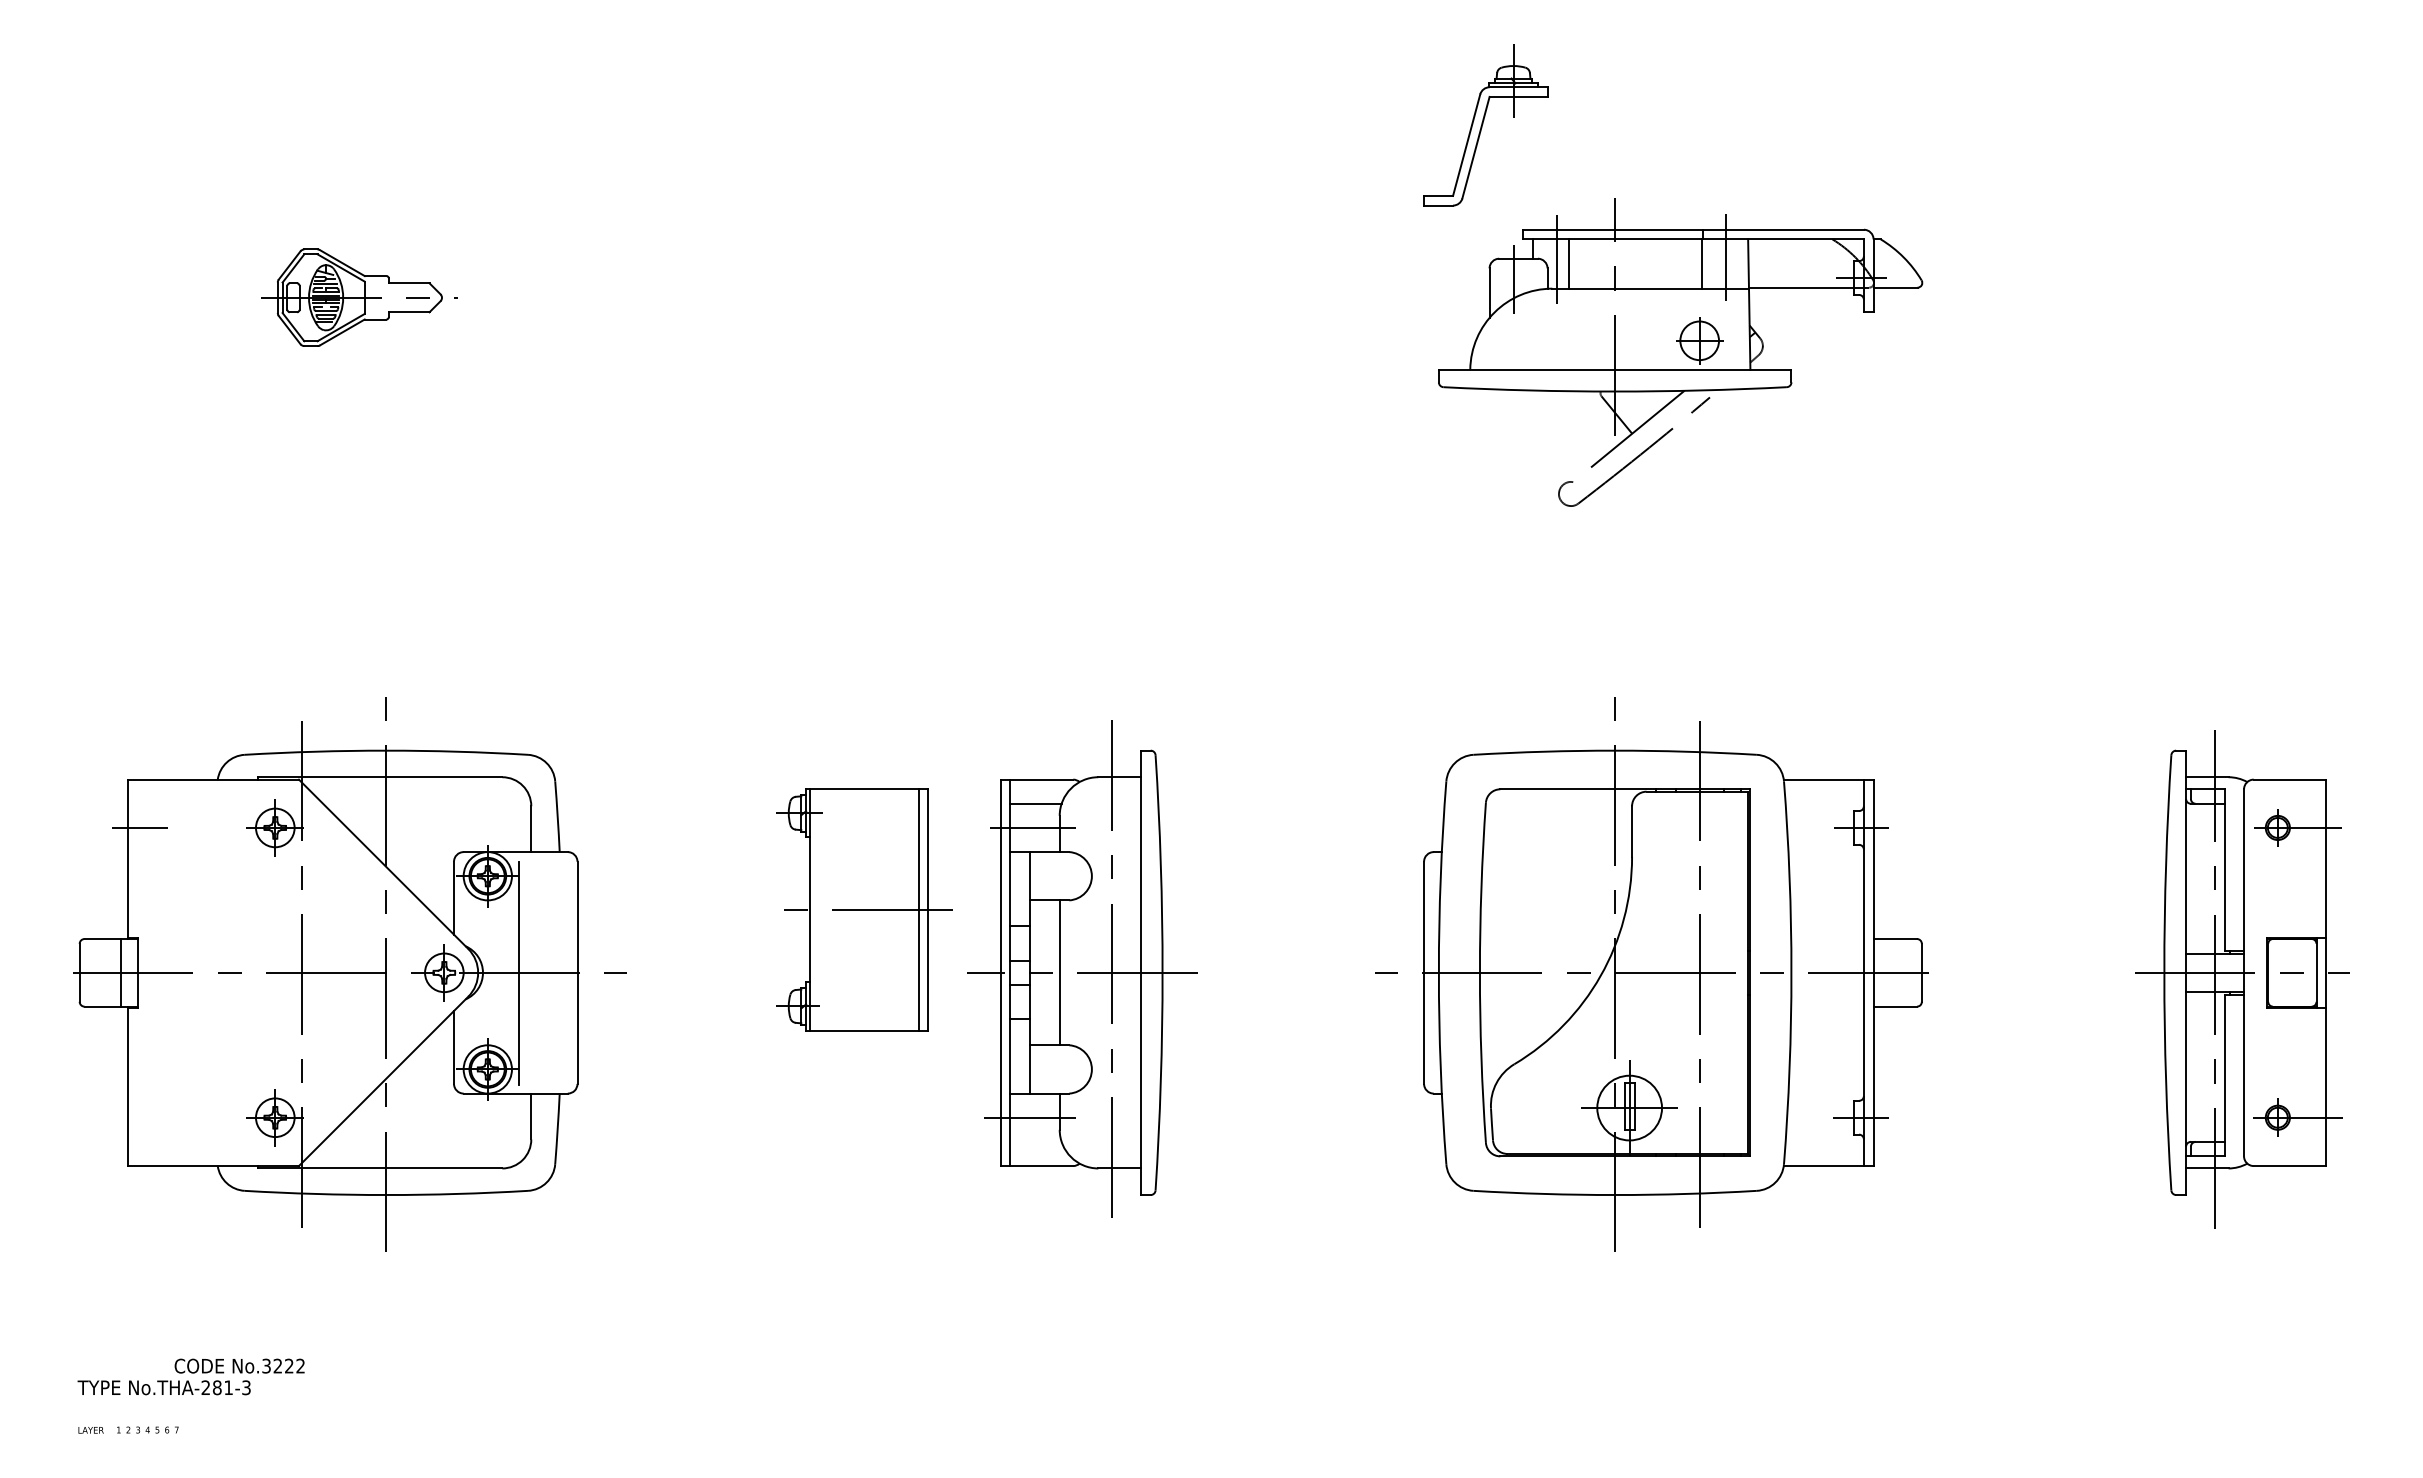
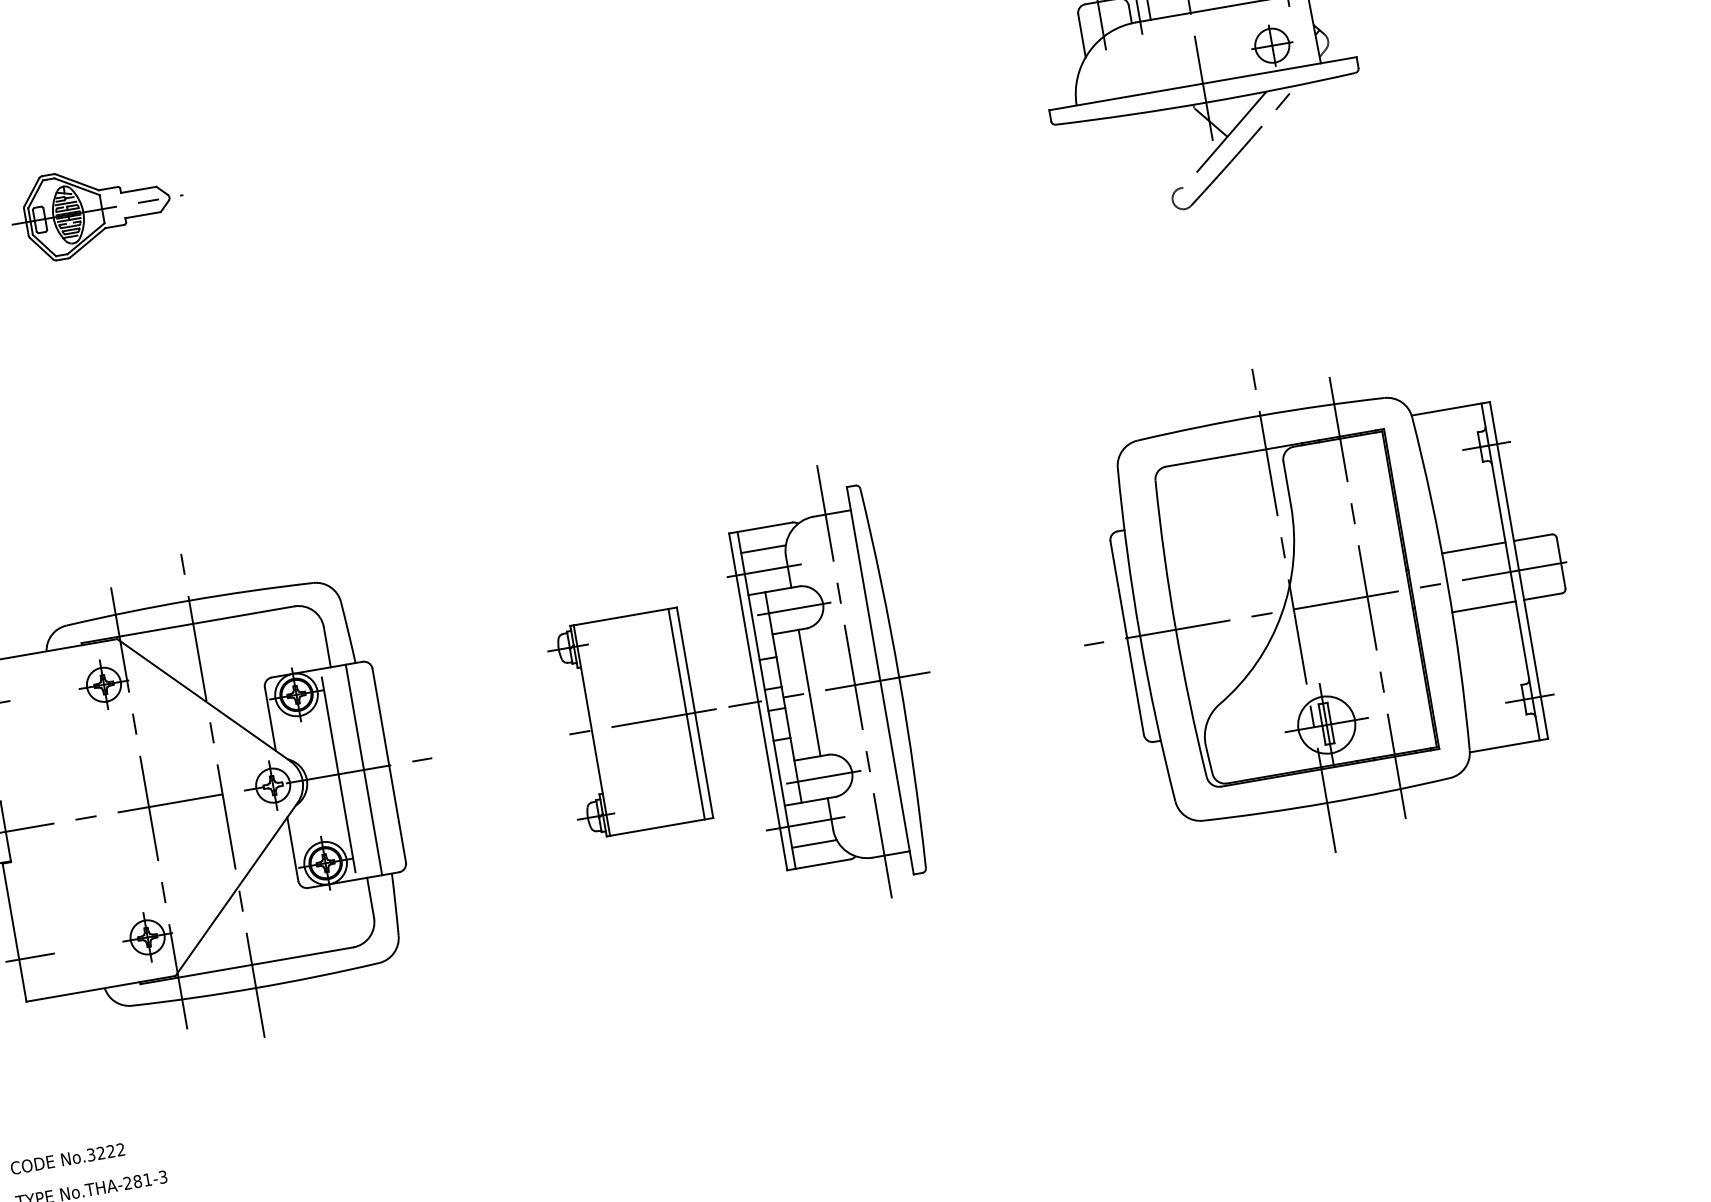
line: (1058, 876) -> (794, 609), added
part: (864, 909) -> (639, 722), moved
line: (1827, 939) -> (1473, 548), added
line: (548, 972) -> (363, 769), added
line: (1827, 1006) -> (1483, 606), added
line: (1059, 1069) -> (823, 777), added
line: (140, 1117) -> (30, 957), added
line: (1035, 1141) -> (813, 843), added
text: (239, 1365) -> (67, 1158), moved

